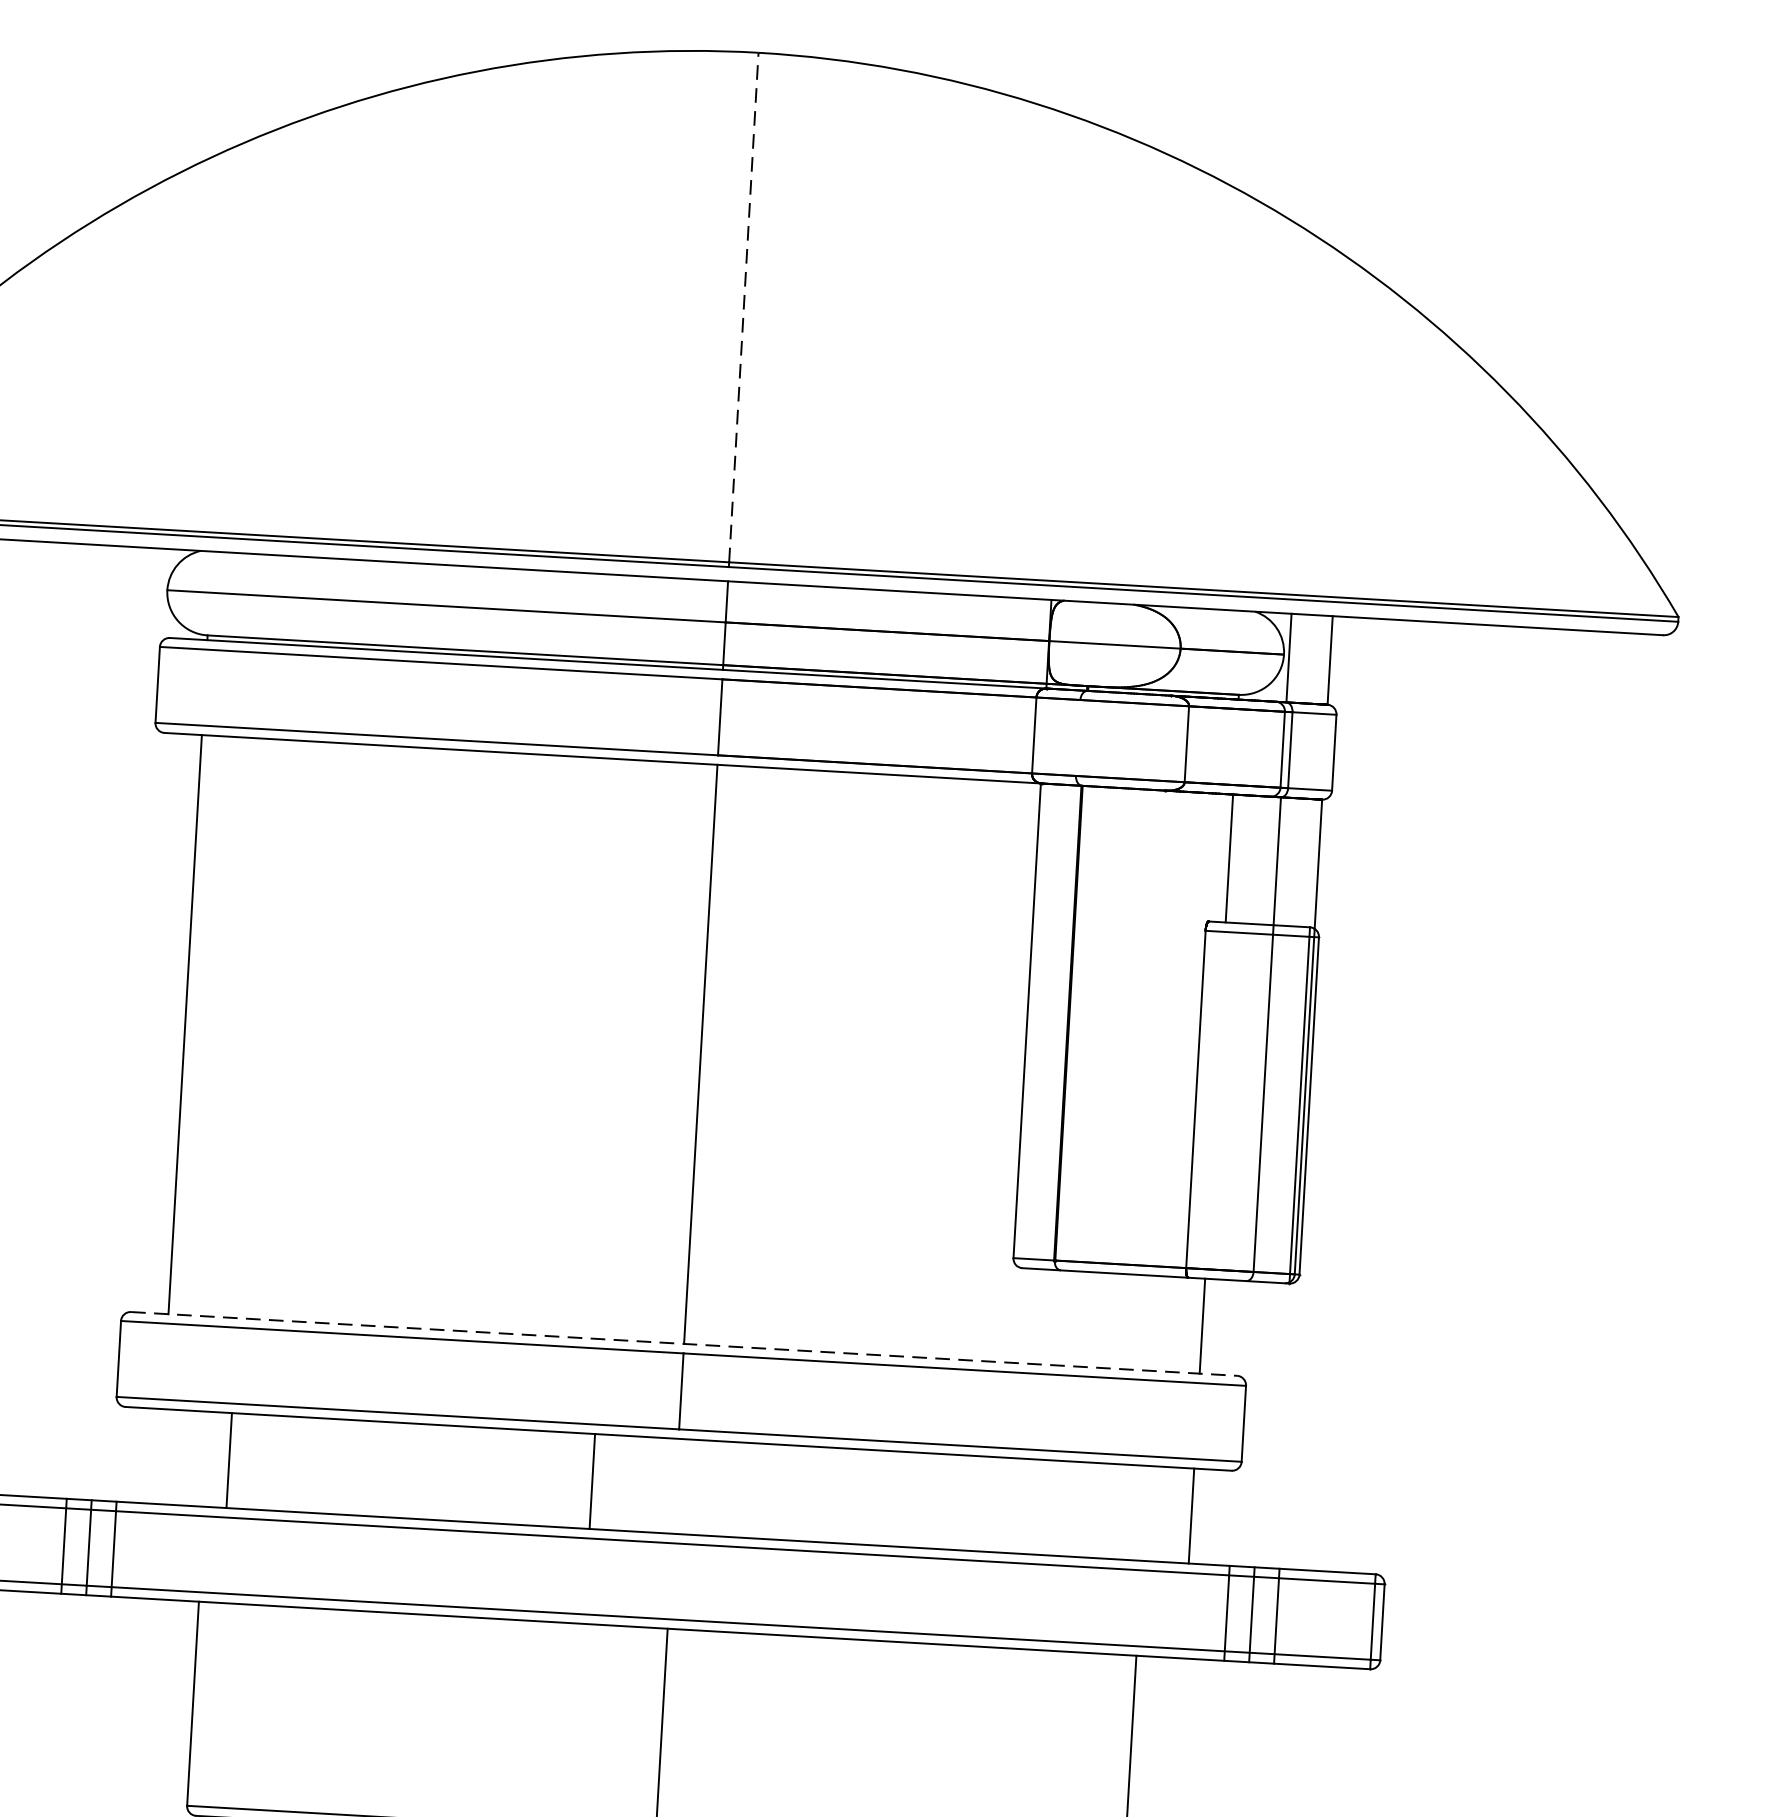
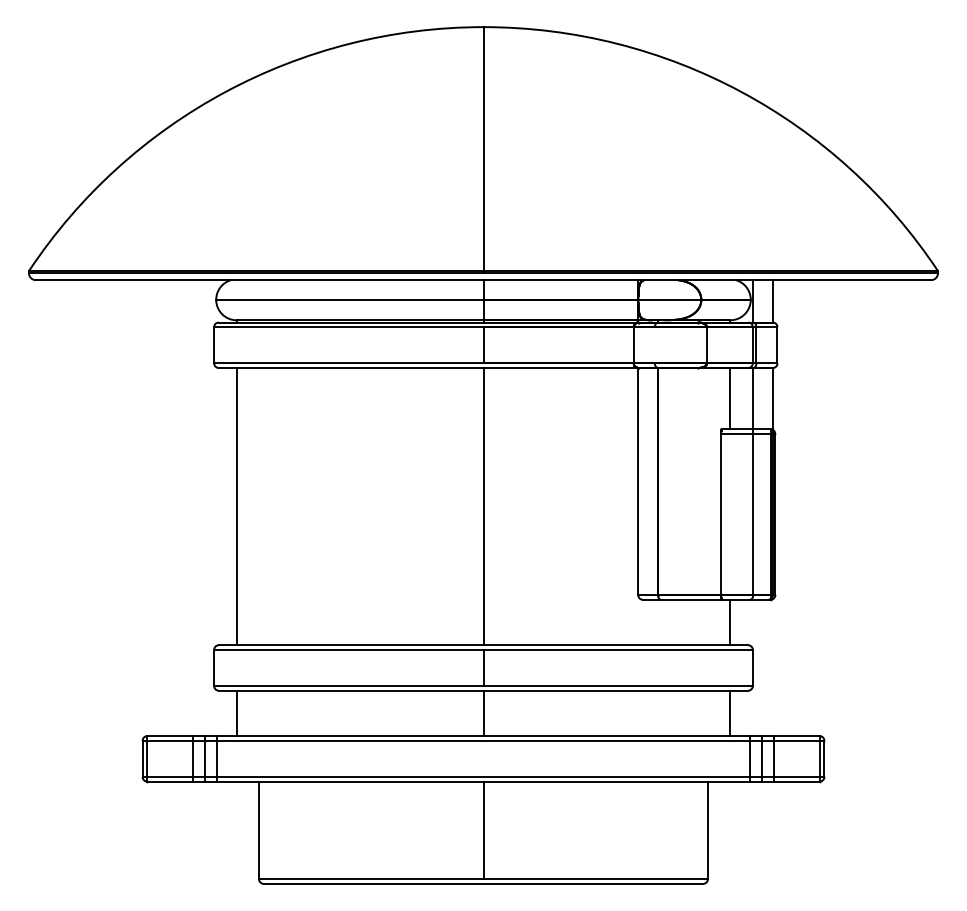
line: (743, 308) -> (483, 149), dashed -> solid
line: (684, 1344) -> (483, 645), dashed -> solid
line: (228, 1460) -> (236, 713), moved
line: (592, 1481) -> (483, 713), moved

